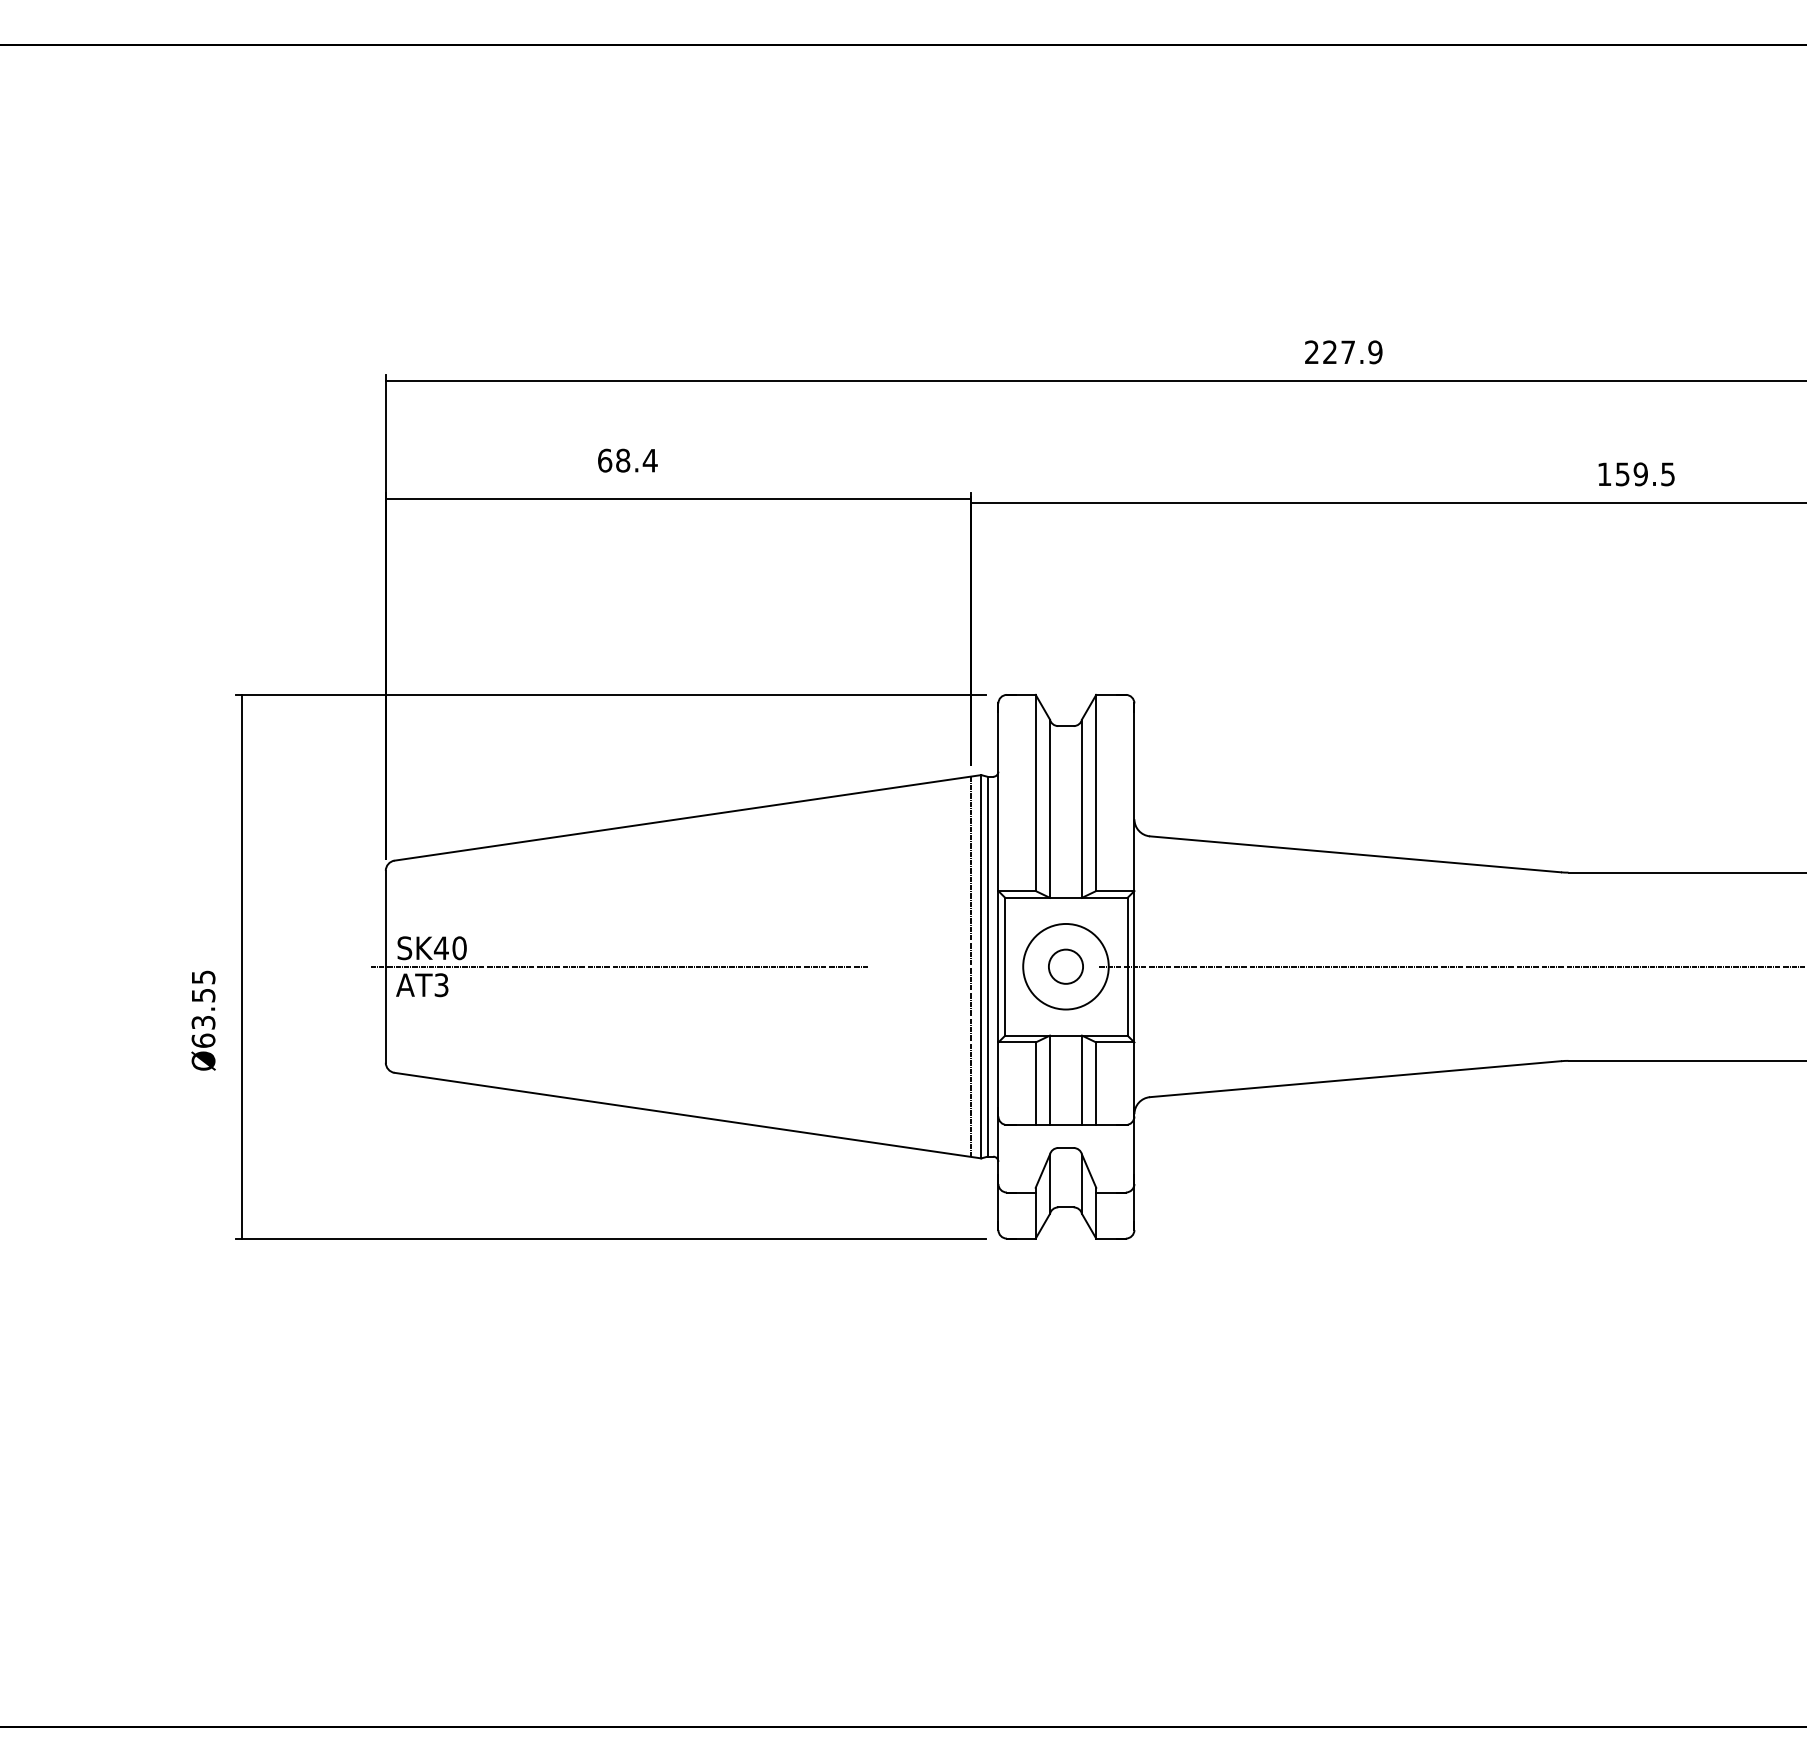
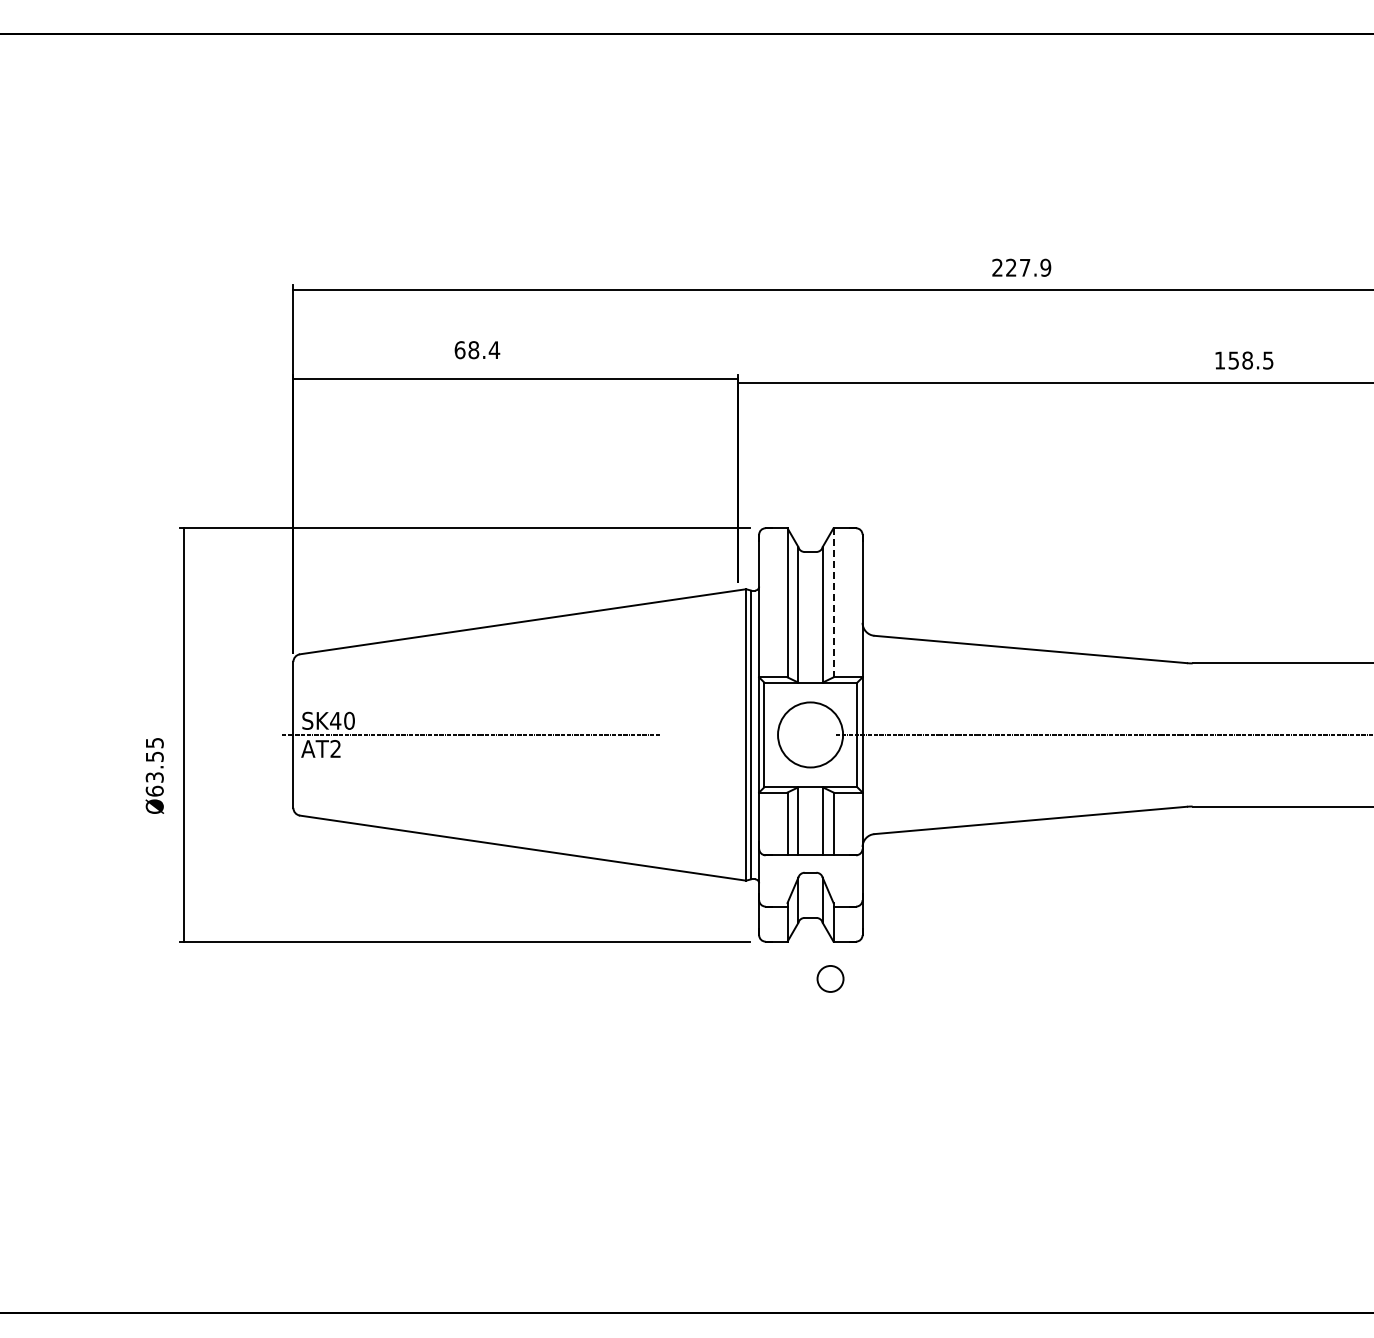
text: (1640, 474) -> (1247, 360), 159.5 -> 158.5
line: (1096, 792) -> (833, 602), solid -> dashed
line: (971, 966) -> (738, 734), removed
circle: (1065, 966) -> (830, 978), moved
text: (441, 985) -> (335, 749), AT3 -> AT2

